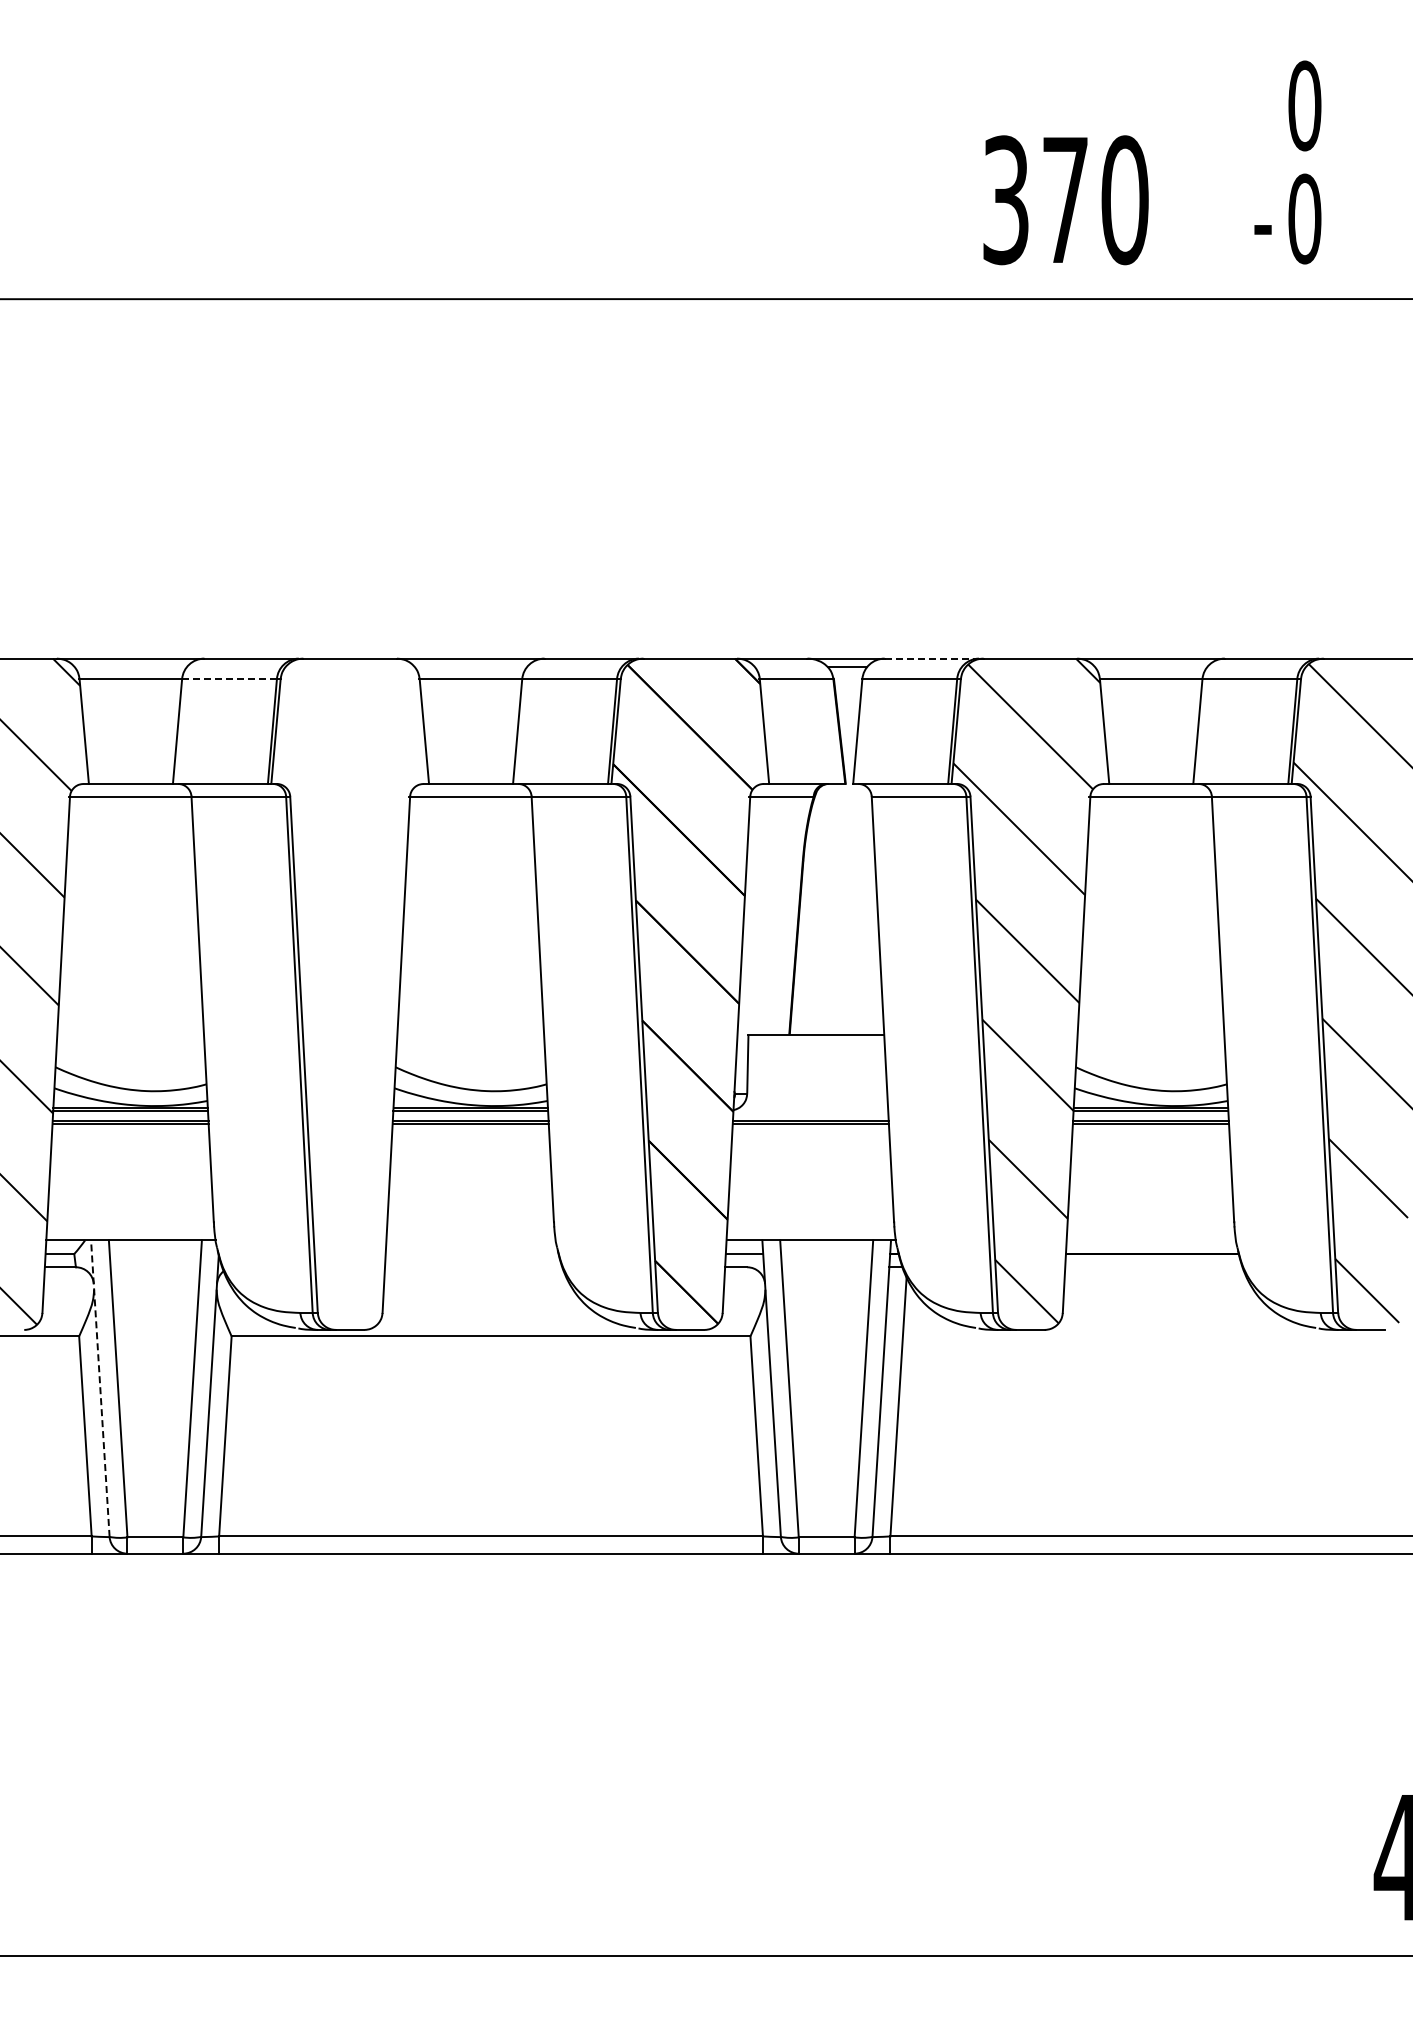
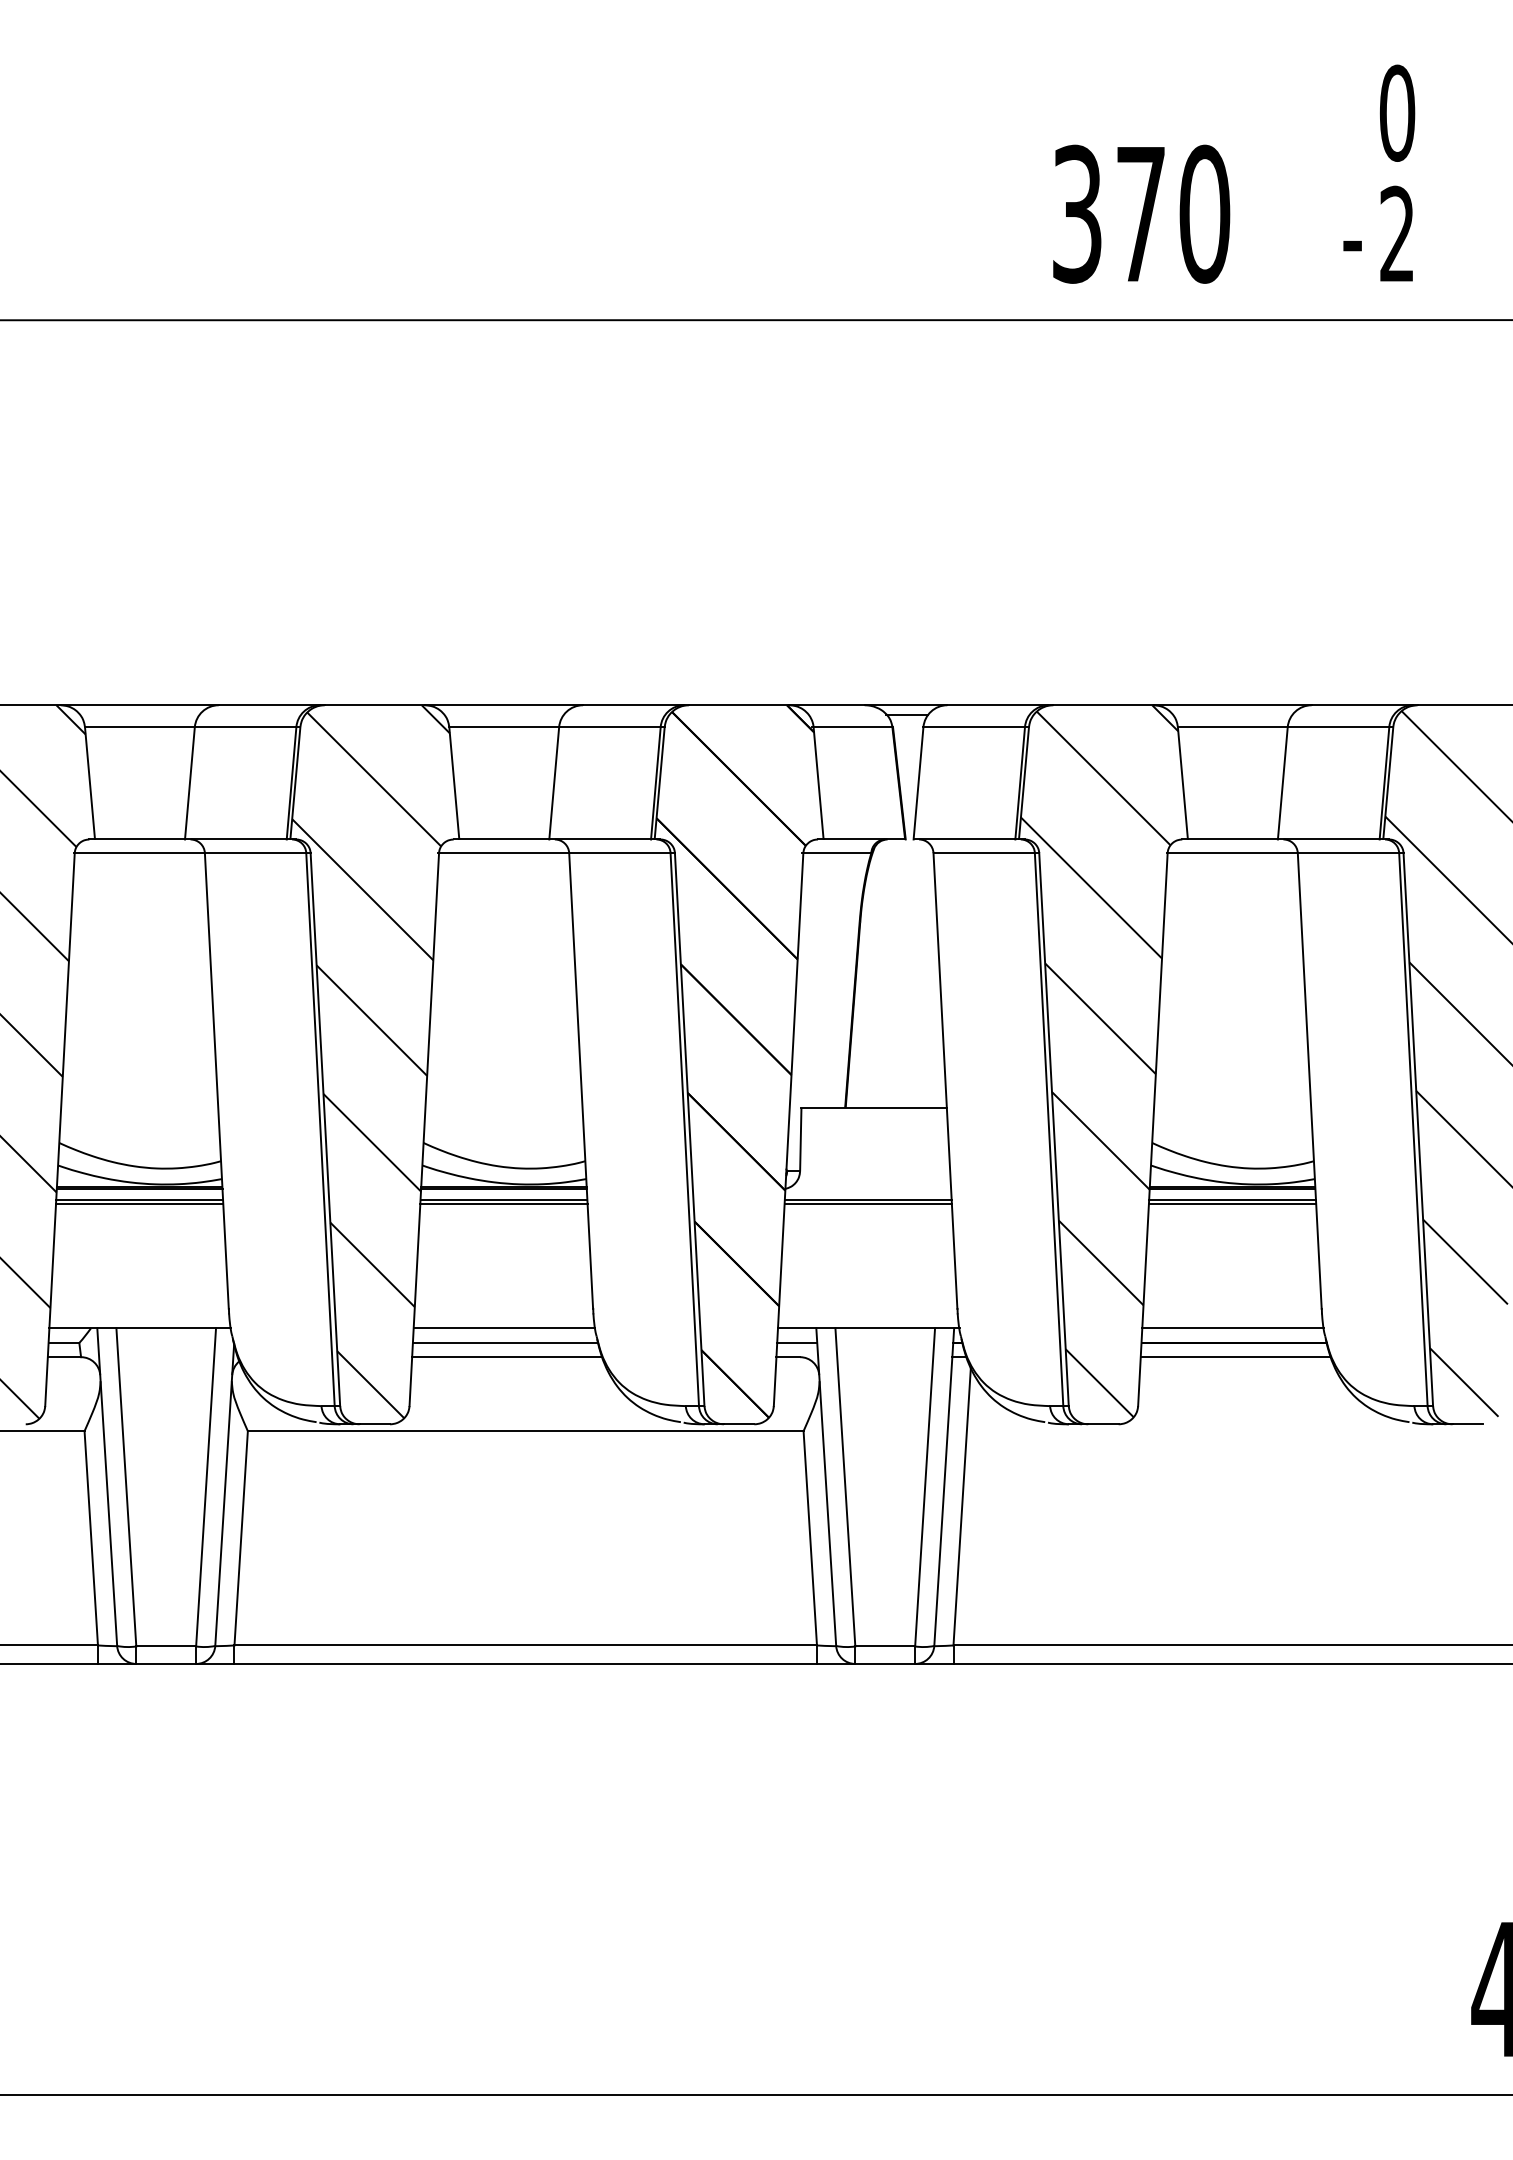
text: (1304, 218) -> (1397, 233), 0 -> 2
line: (932, 658) -> (998, 705), dashed -> solid
line: (229, 679) -> (245, 727), dashed -> solid
hatch: (346, 991) -> (370, 1061), added
line: (471, 1240) -> (504, 1328), added
line: (1151, 1240) -> (1233, 1328), added
line: (471, 1253) -> (504, 1342), added
line: (473, 1267) -> (506, 1357), added
line: (1153, 1267) -> (1235, 1357), added
line: (100, 1388) -> (107, 1487), dashed -> solid

